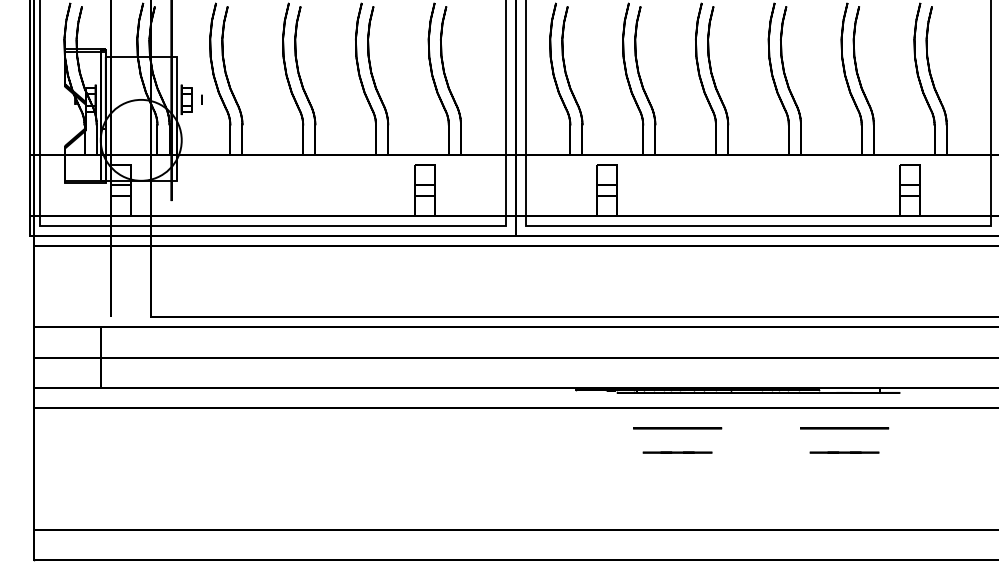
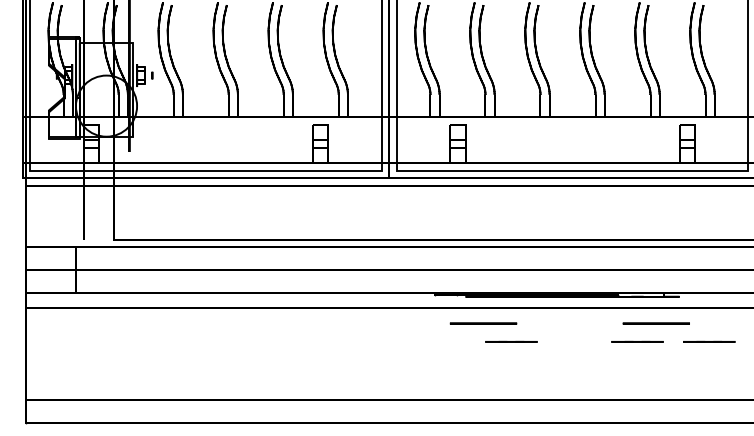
circle: (677, 428) -> (483, 323), moved
circle: (844, 428) -> (656, 323), moved
line: (939, 452) -> (709, 341), added

